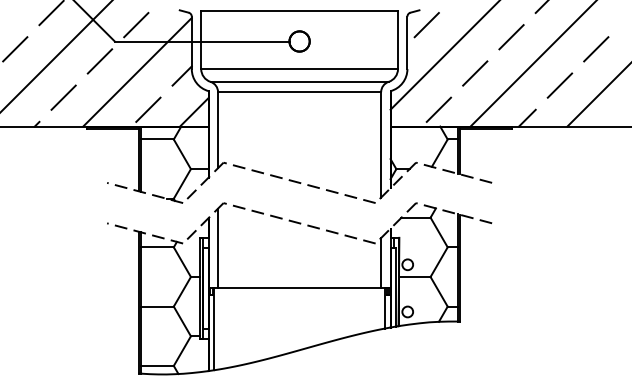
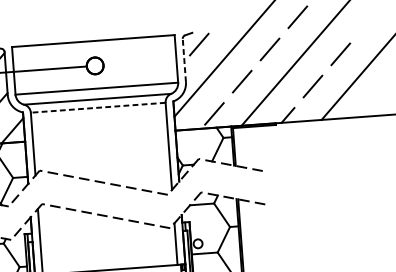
line: (407, 42) -> (184, 60), solid -> dashed
line: (299, 92) -> (98, 108), solid -> dashed

